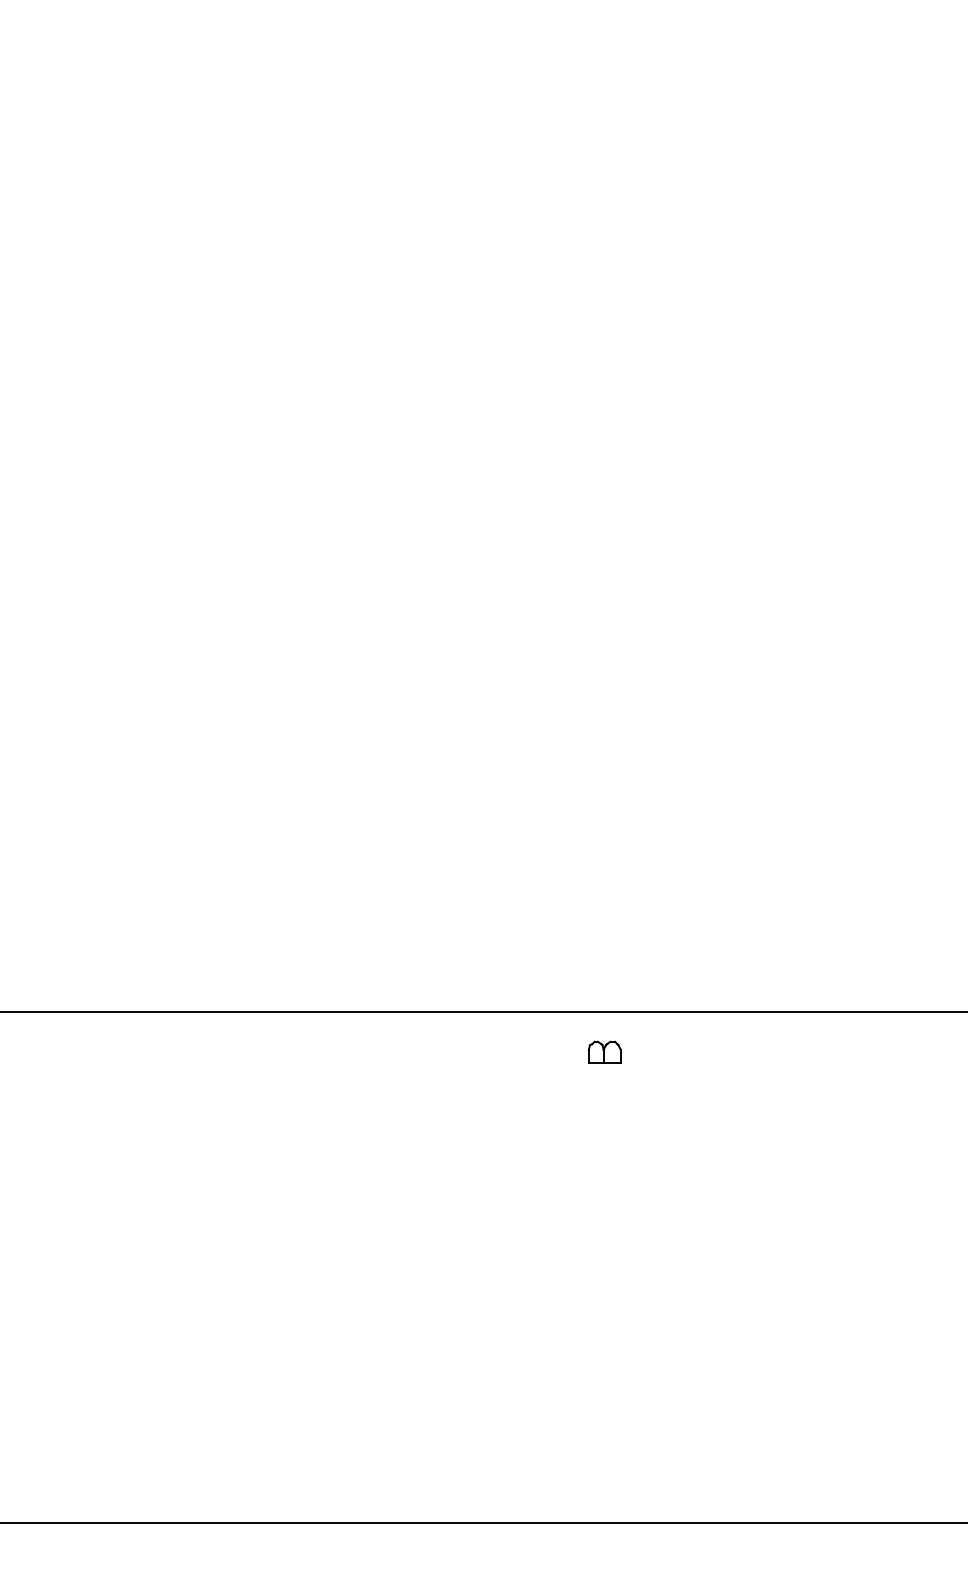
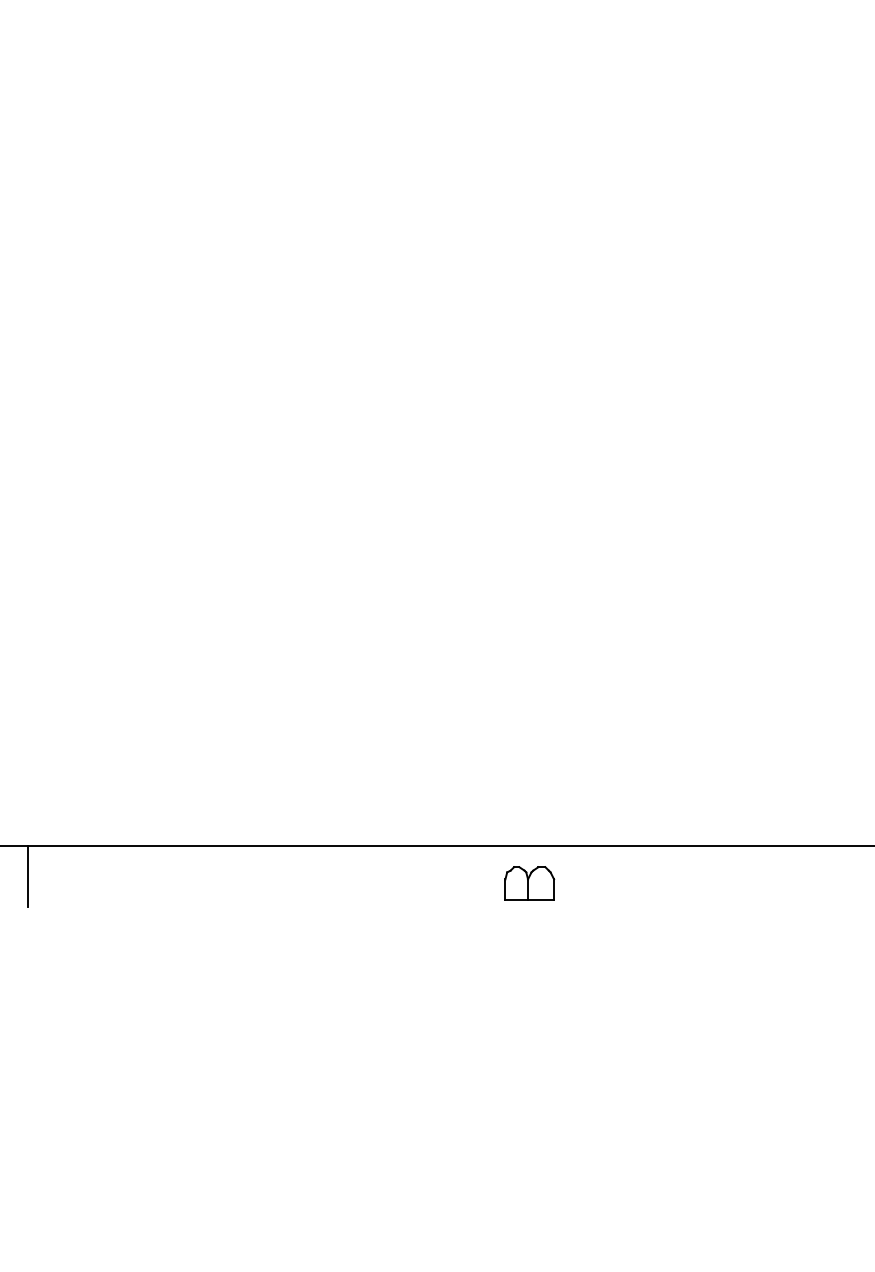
line: (56, 1044) -> (28, 876), added
part: (604, 1052) -> (529, 883), size x1.67

